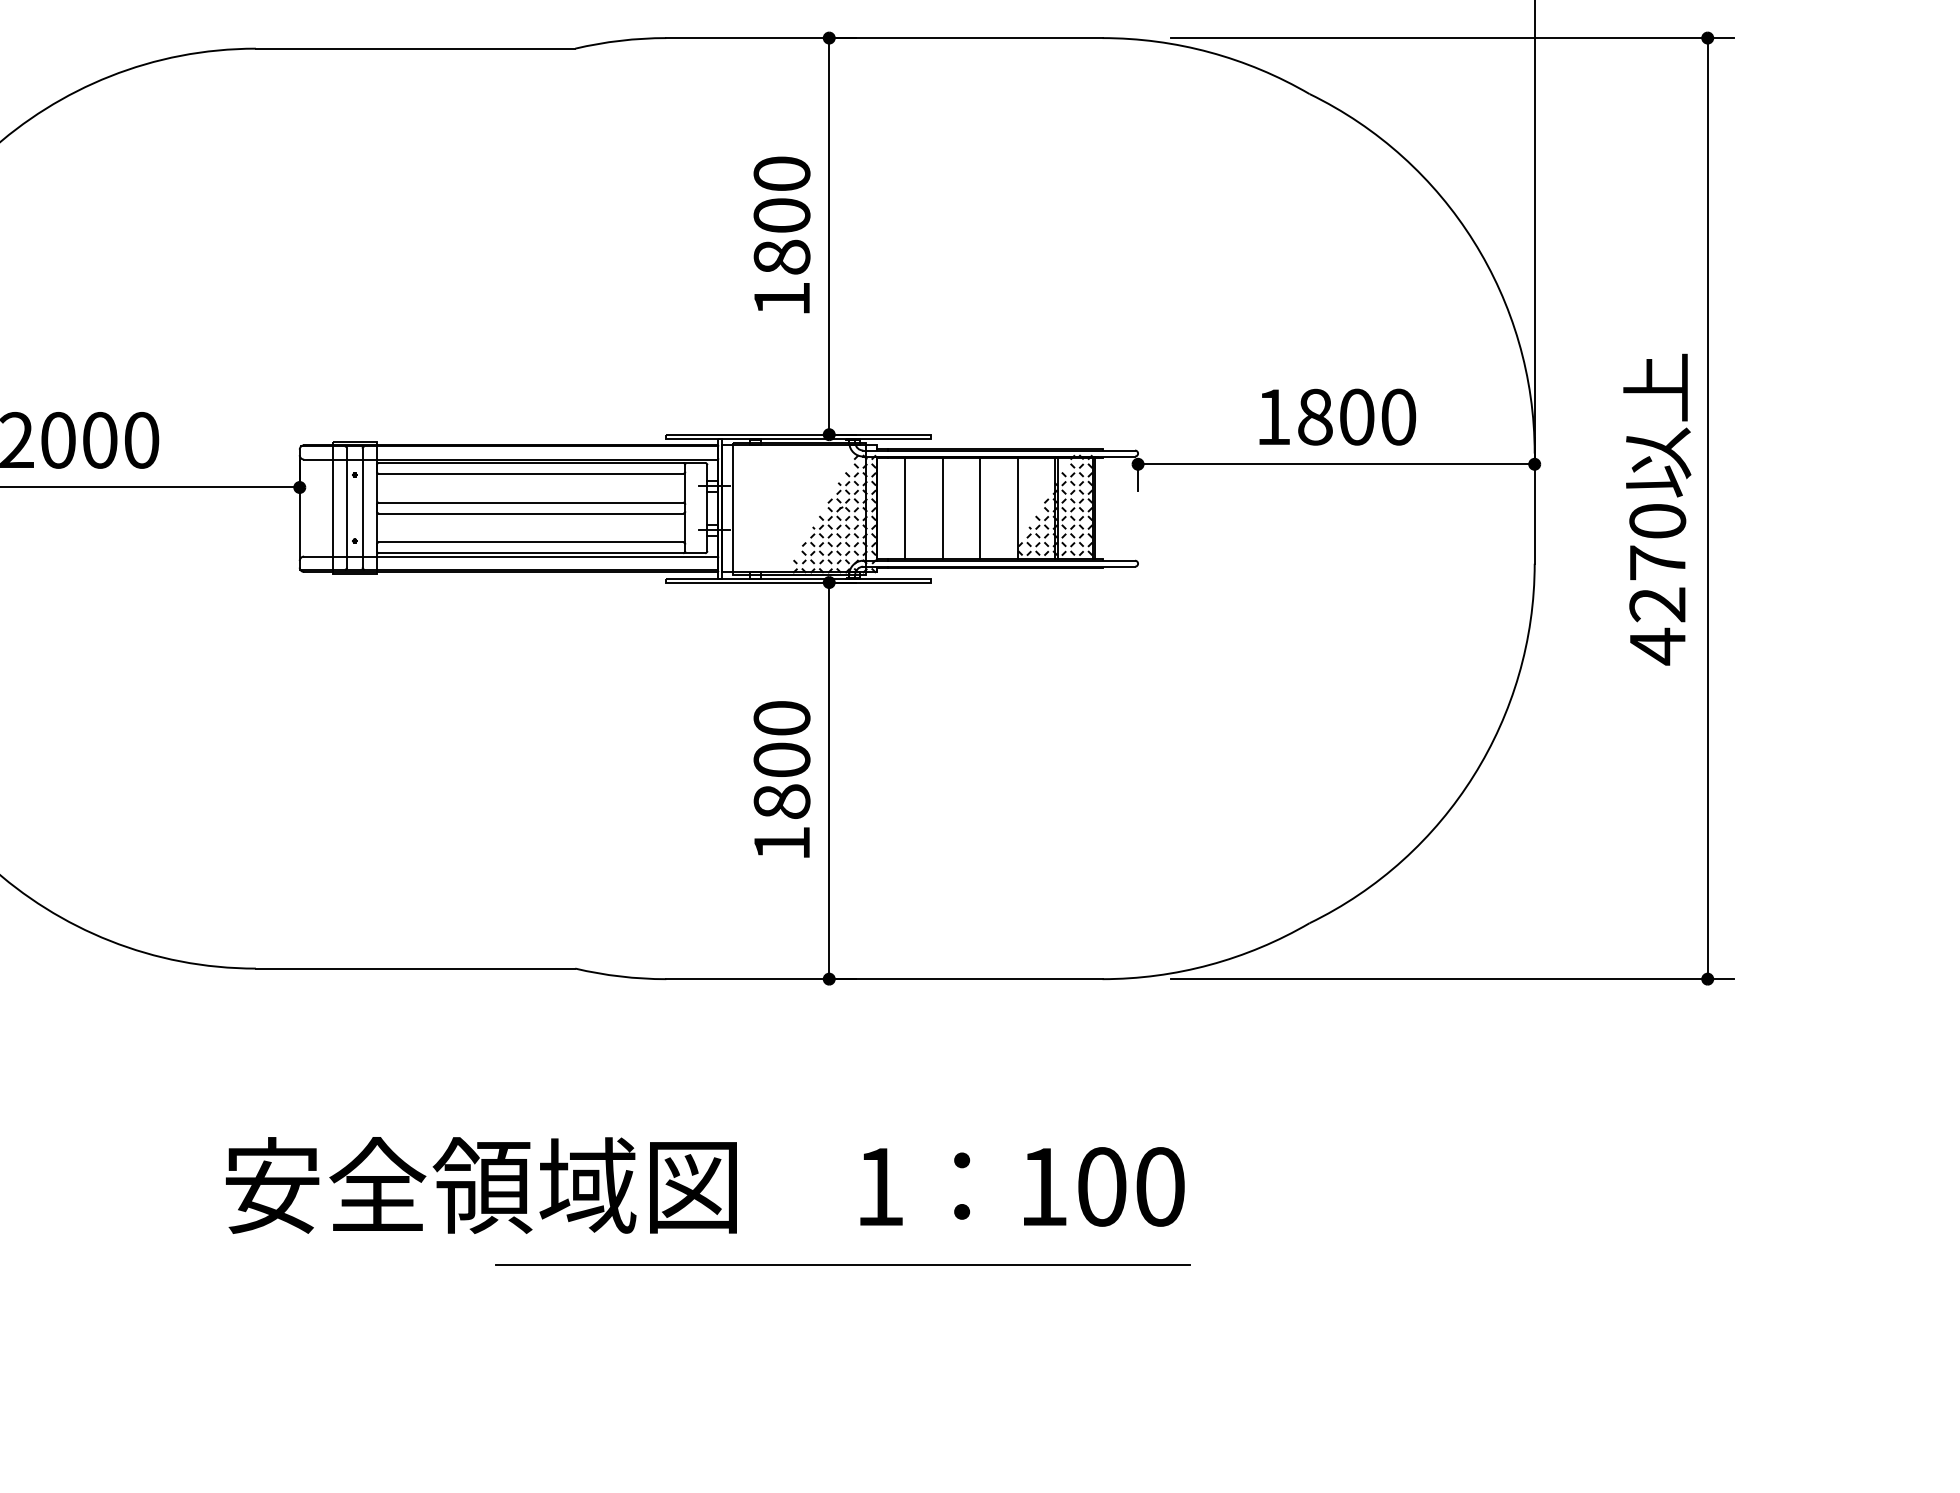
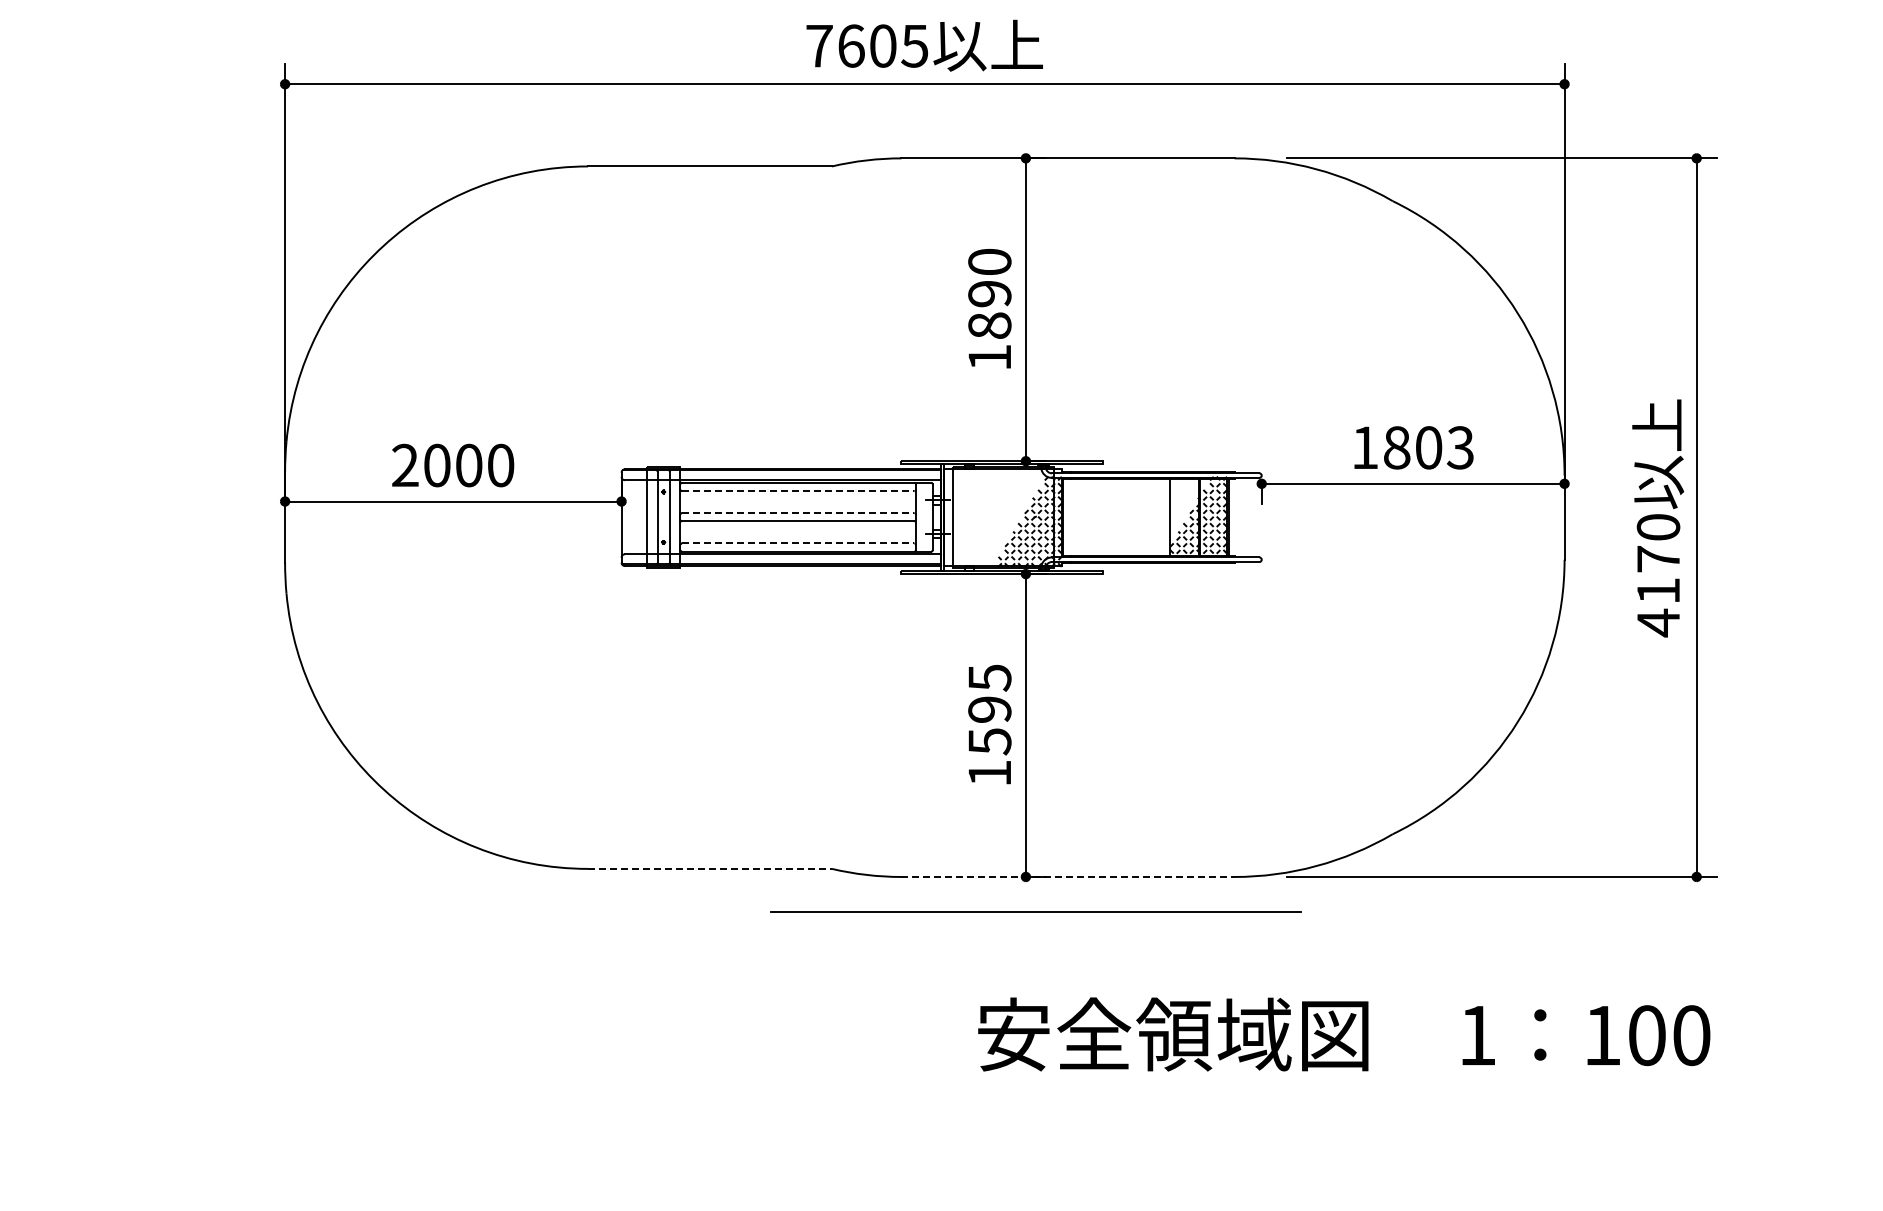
text: (781, 215) -> (989, 293), 1800 -> 1890
text: (1397, 416) -> (1459, 447), 1800 -> 1803
line: (531, 474) -> (798, 491), solid -> dashed
line: (531, 503) -> (798, 513), solid -> dashed
line: (904, 508) -> (1083, 517), removed
line: (942, 508) -> (1112, 517), removed
line: (980, 508) -> (1141, 517), removed
line: (531, 542) -> (798, 543), solid -> dashed
text: (1656, 605) -> (1657, 591), 4270 -> 4170
text: (781, 759) -> (989, 709), 1800 -> 1595
line: (416, 968) -> (710, 868), solid -> dashed
line: (885, 978) -> (1068, 876), solid -> dashed
text: (705, 1185) -> (1344, 1034), moved
line: (841, 1264) -> (1035, 911), moved

